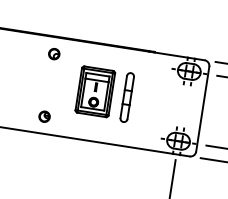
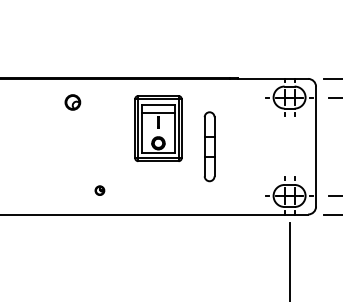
part: (53, 54) -> (72, 102), moved
part: (95, 91) -> (158, 128), moved
part: (44, 116) -> (99, 190), size x0.6

